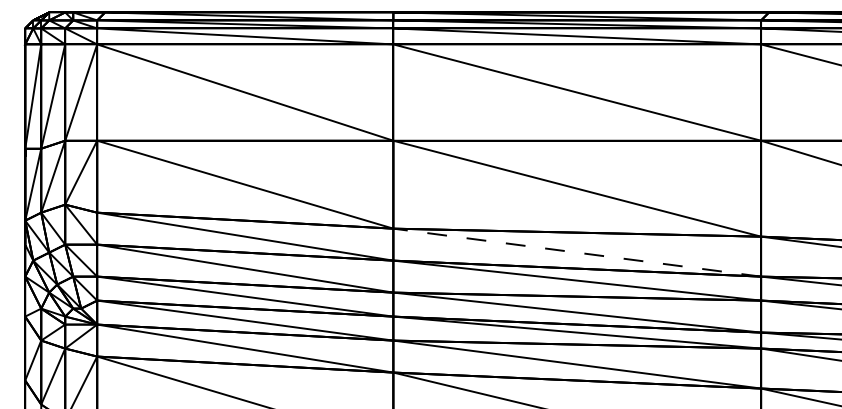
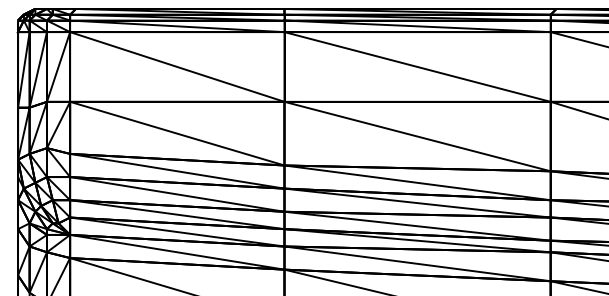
line: (576, 252) -> (417, 182), dashed -> solid

